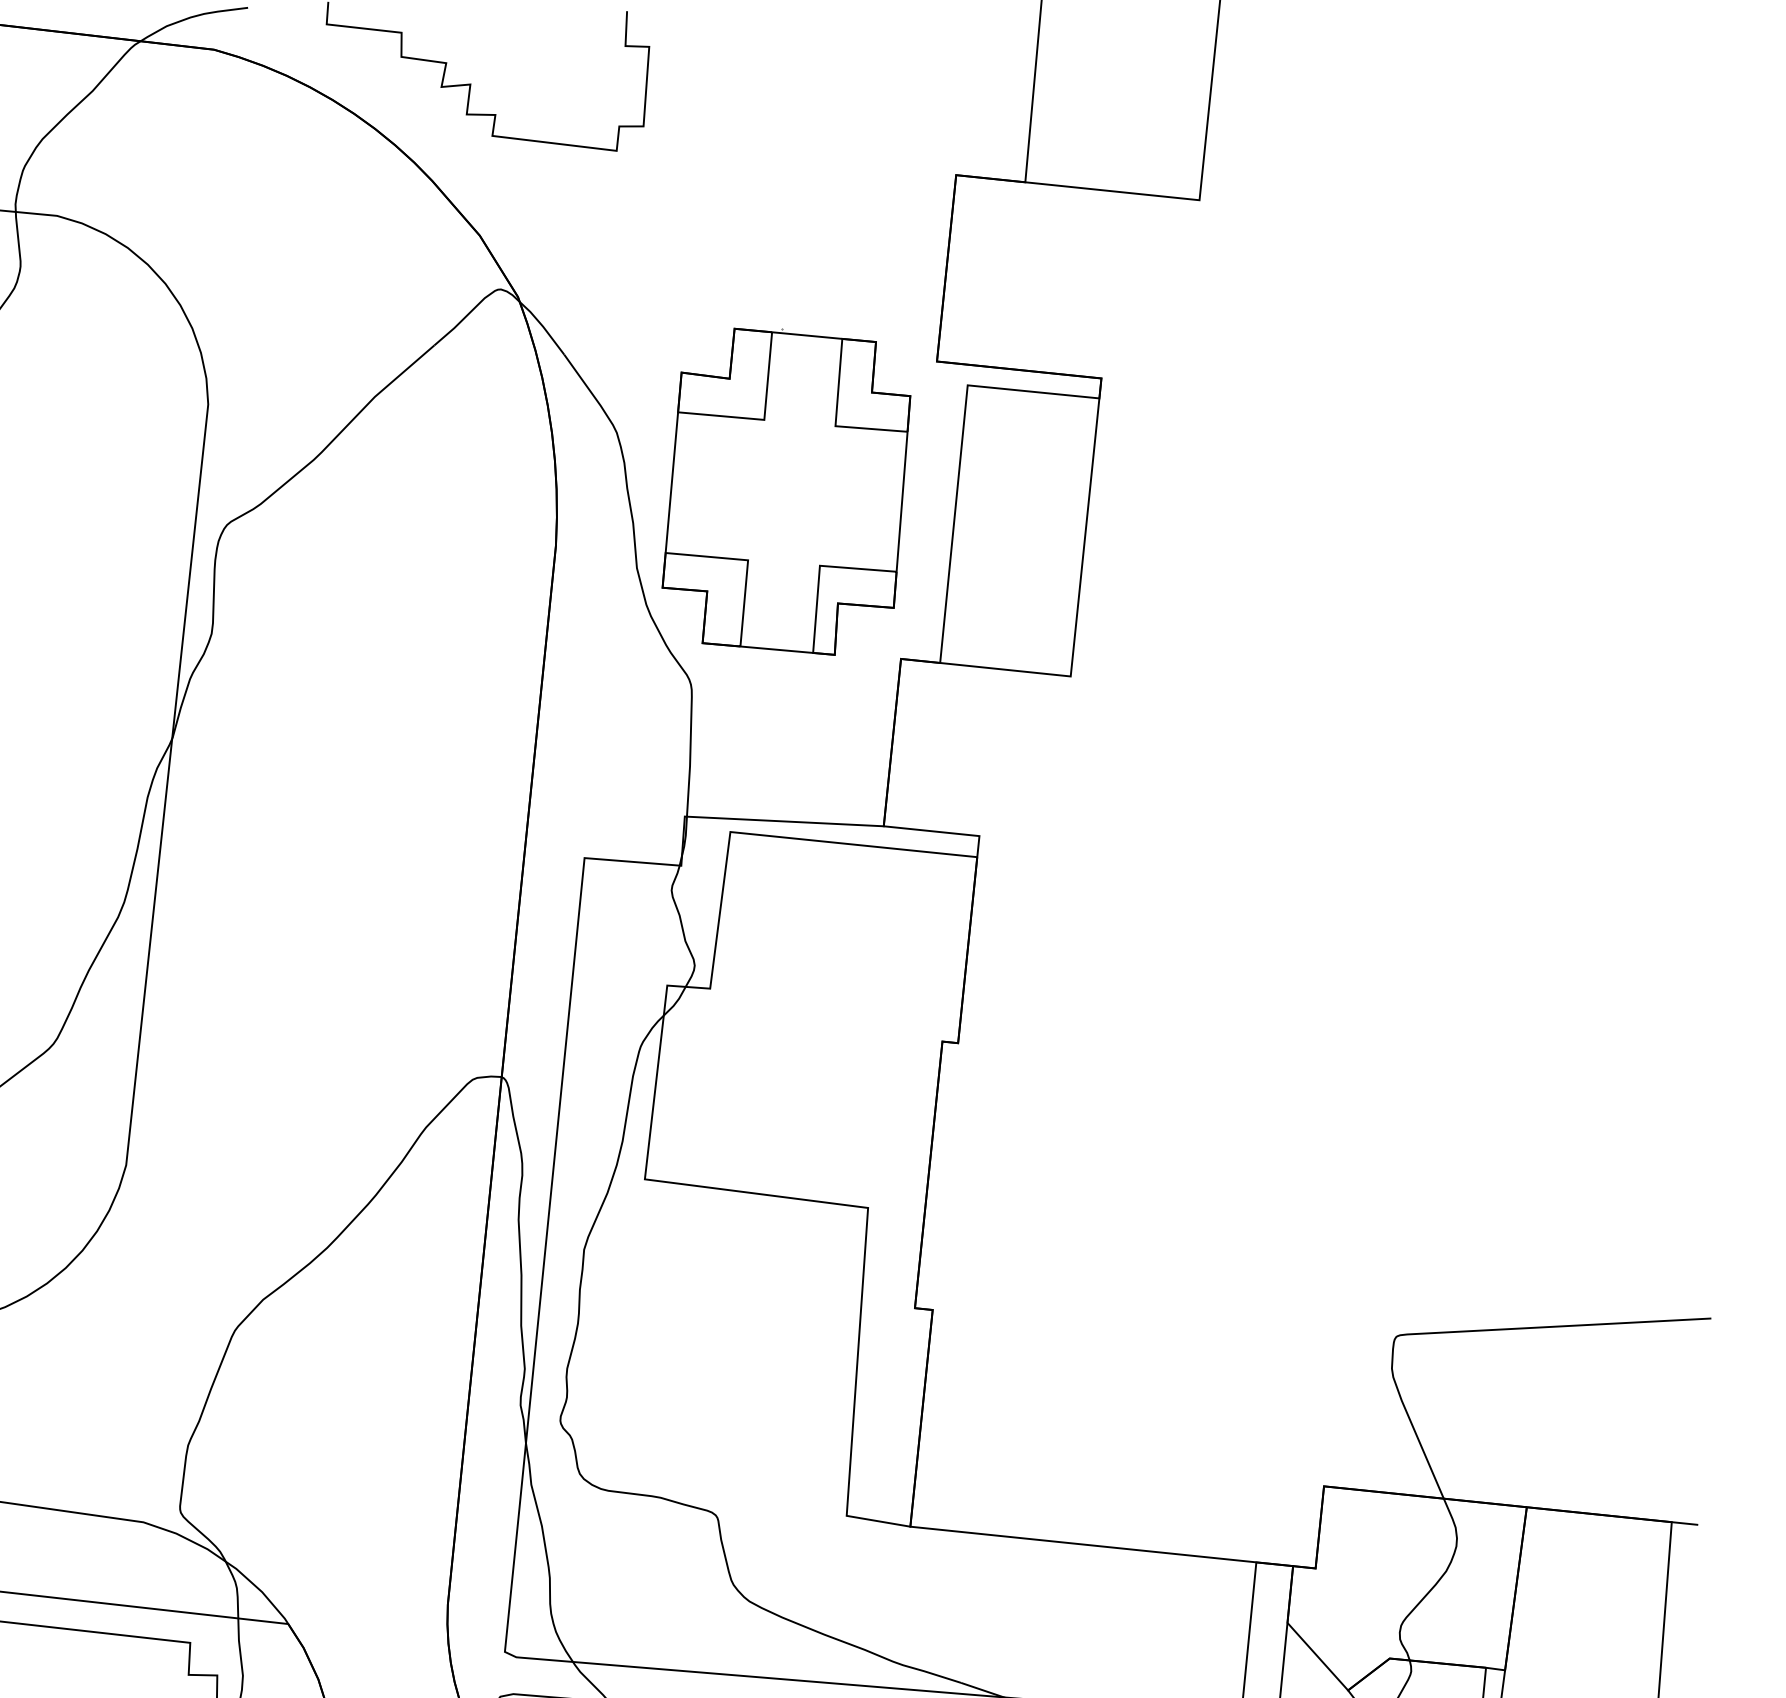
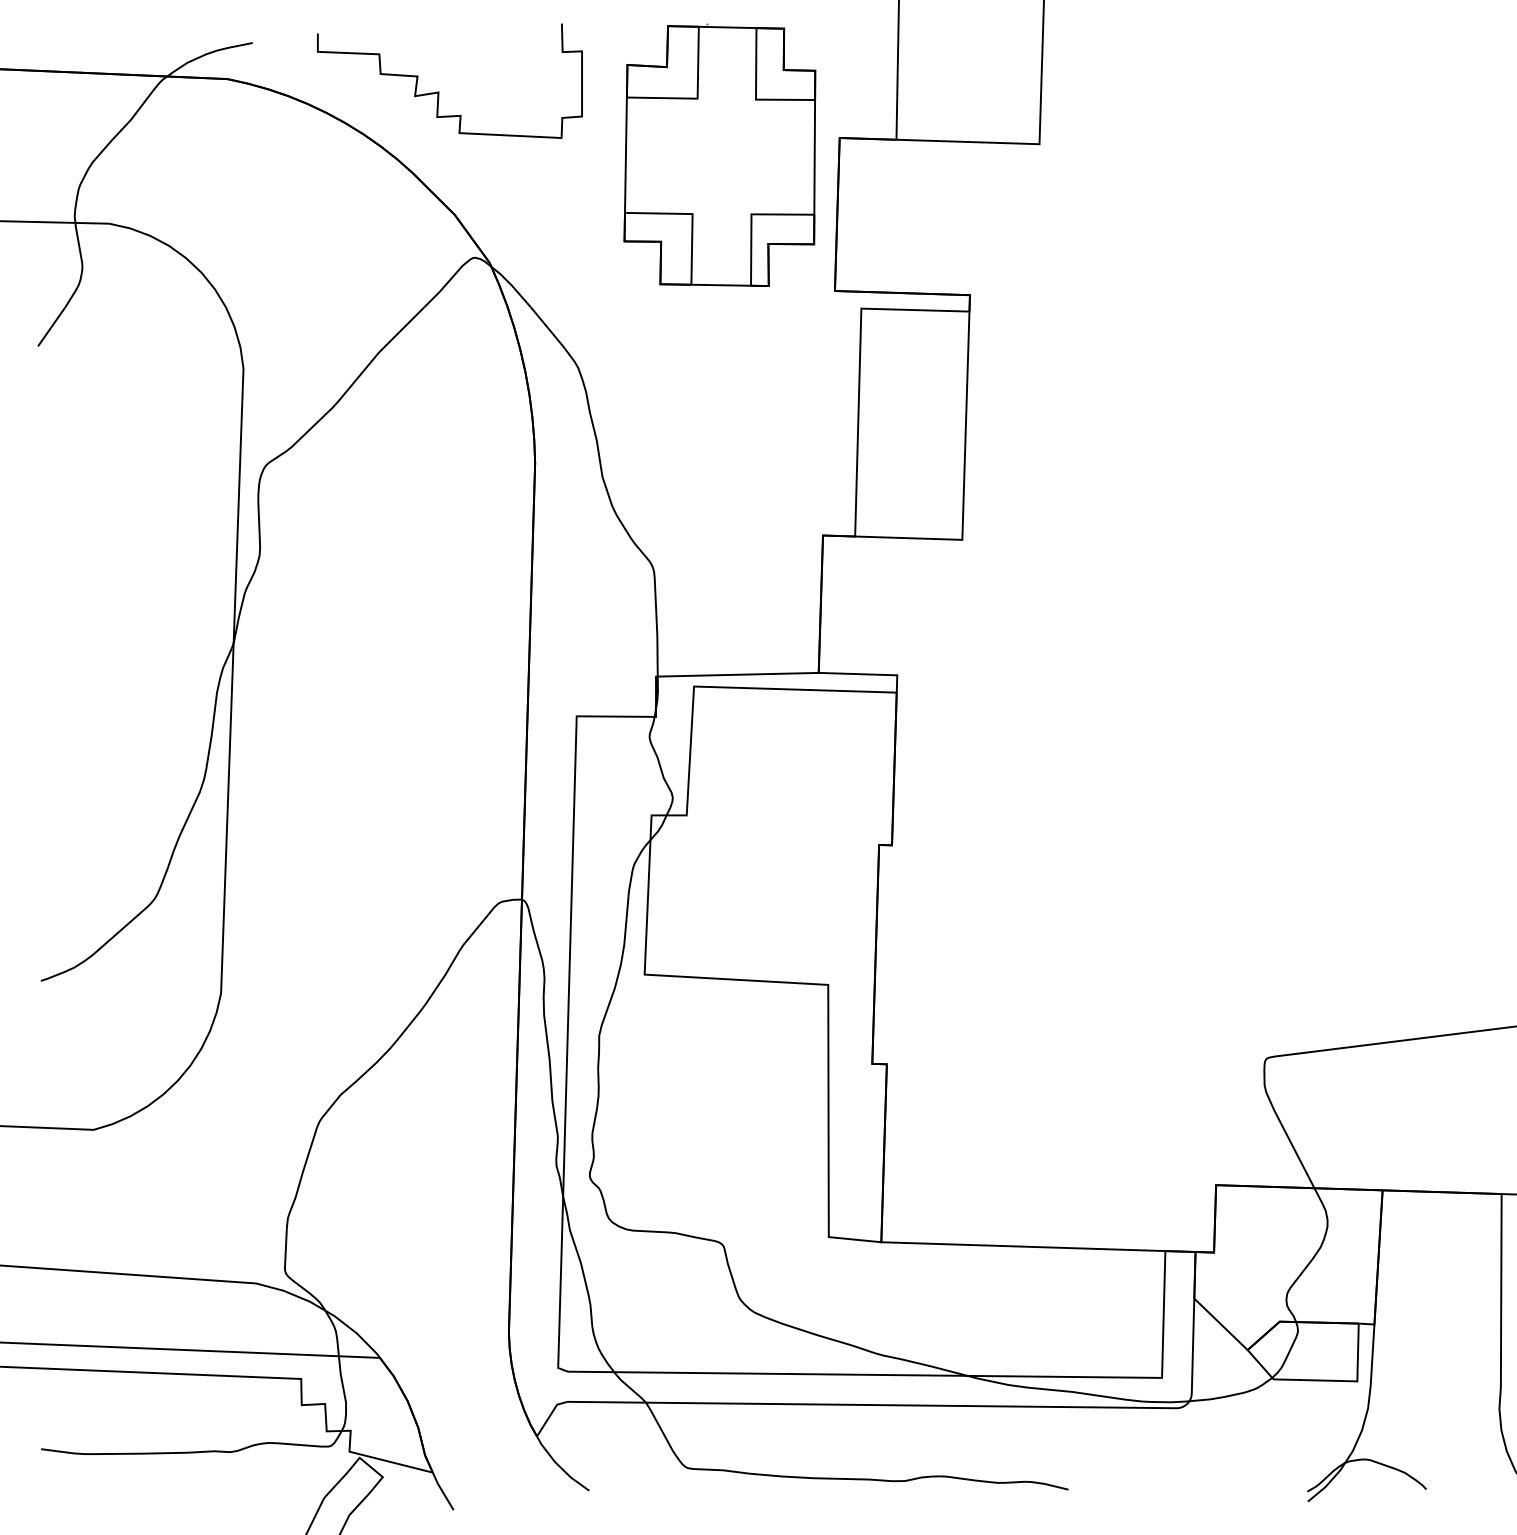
part: (786, 489) -> (719, 154), moved

